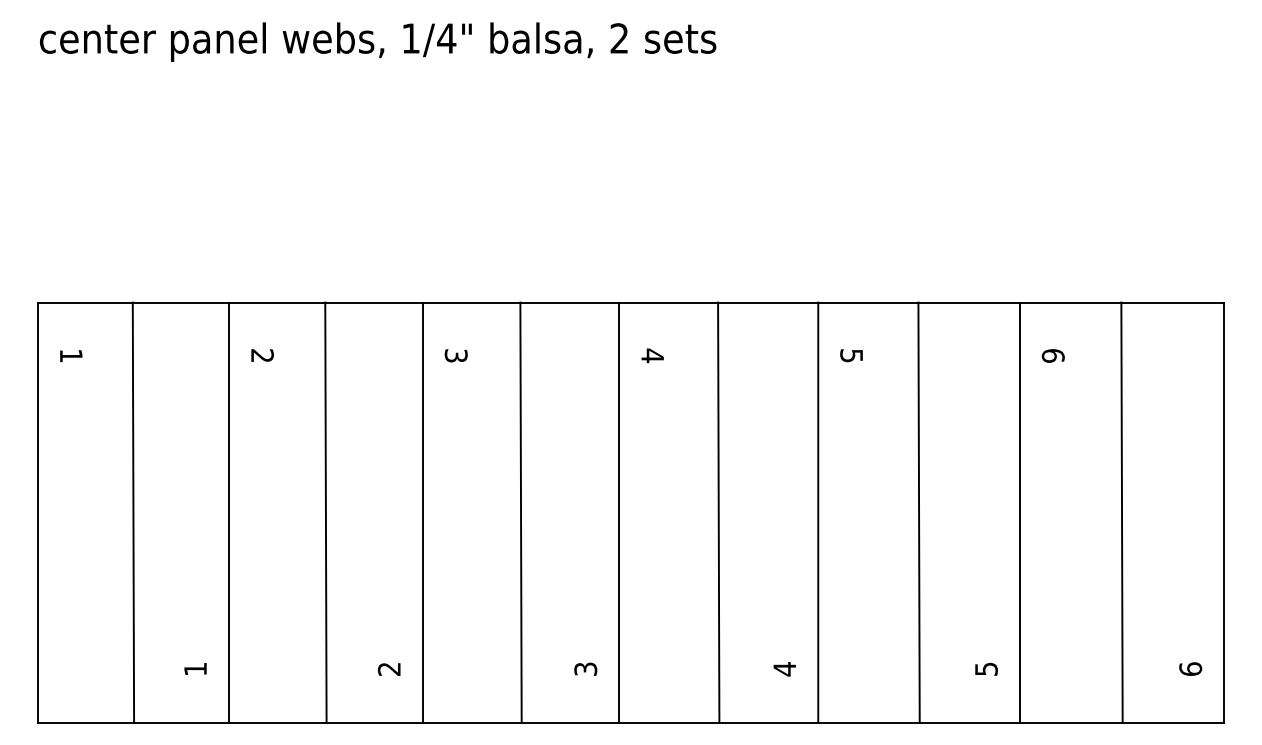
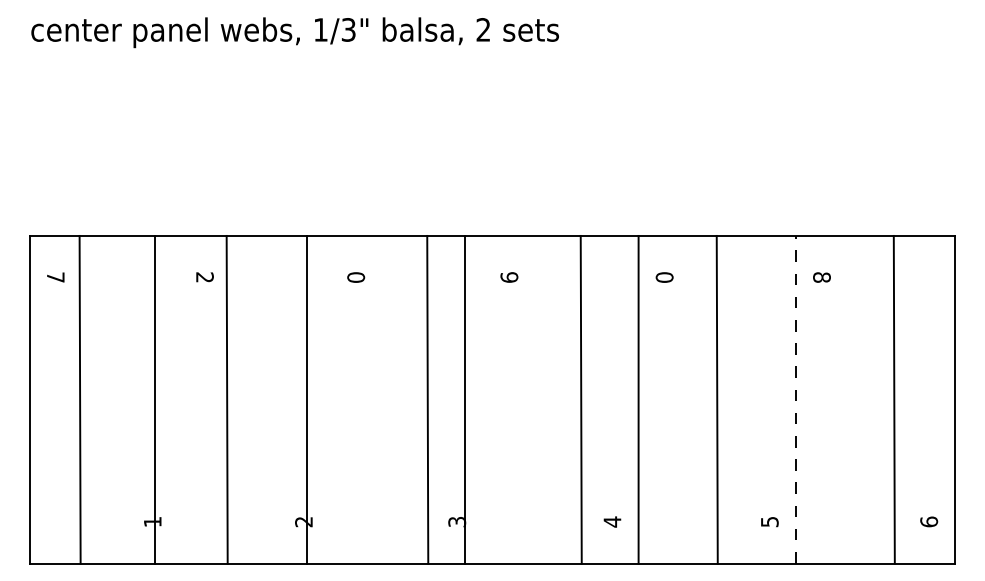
text: (446, 38) -> (348, 29), 1/4" -> 1/3"
text: (71, 355) -> (55, 277), 1 -> 7
text: (455, 355) -> (355, 277), 3 -> 0
text: (652, 355) -> (509, 277), 4 -> 9
text: (851, 355) -> (664, 277), 5 -> 0
text: (1053, 355) -> (822, 277), 6 -> 8
line: (133, 512) -> (80, 399), moved
line: (229, 512) -> (155, 399), moved
line: (325, 512) -> (226, 399), moved
line: (422, 512) -> (306, 399), moved
line: (520, 512) -> (427, 399), moved
line: (619, 512) -> (464, 399), moved
line: (718, 512) -> (581, 399), moved
line: (1019, 512) -> (795, 399), solid -> dashed
line: (1121, 512) -> (893, 399), moved

